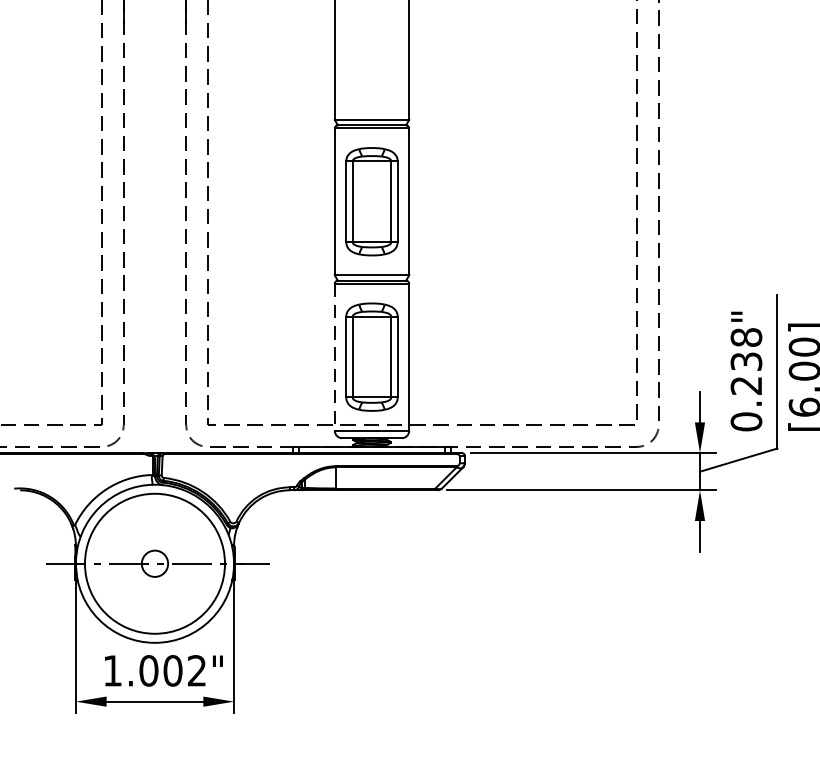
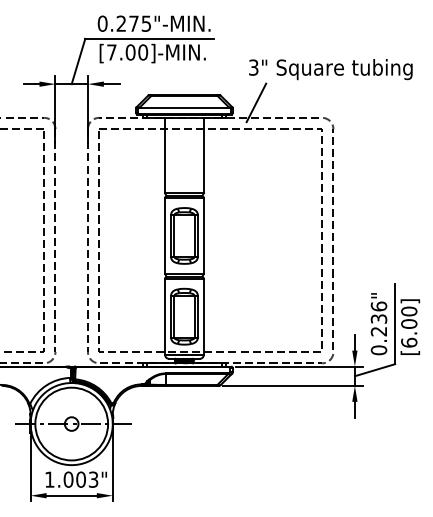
text: (745, 337) -> (378, 306), 0.238" -> 0.236"
line: (335, 358) -> (165, 317), dashed -> solid
text: (196, 670) -> (93, 479), 1.002" -> 1.003"

